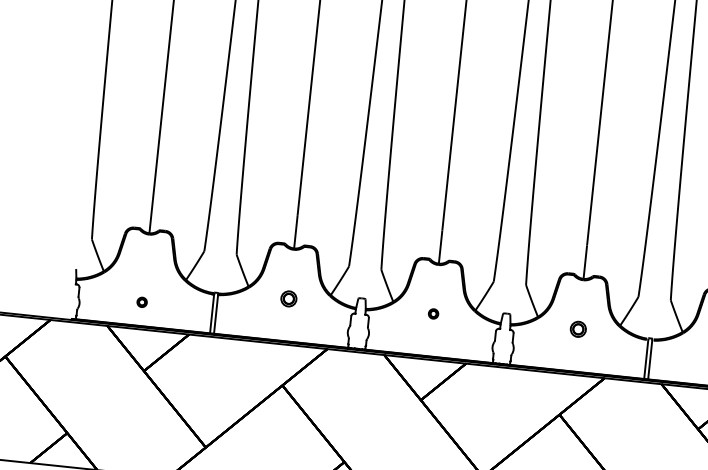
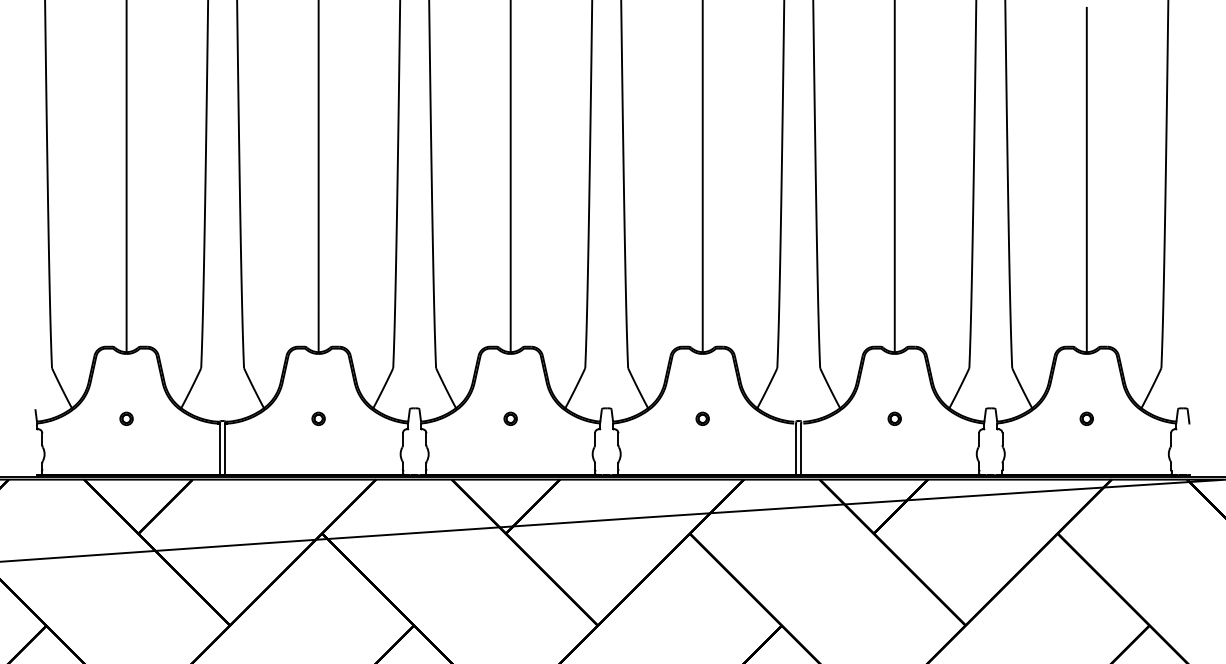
part: (288, 298) -> (318, 418), size x0.62
part: (142, 302) -> (126, 418), moved
part: (578, 328) -> (702, 418), size x0.62

